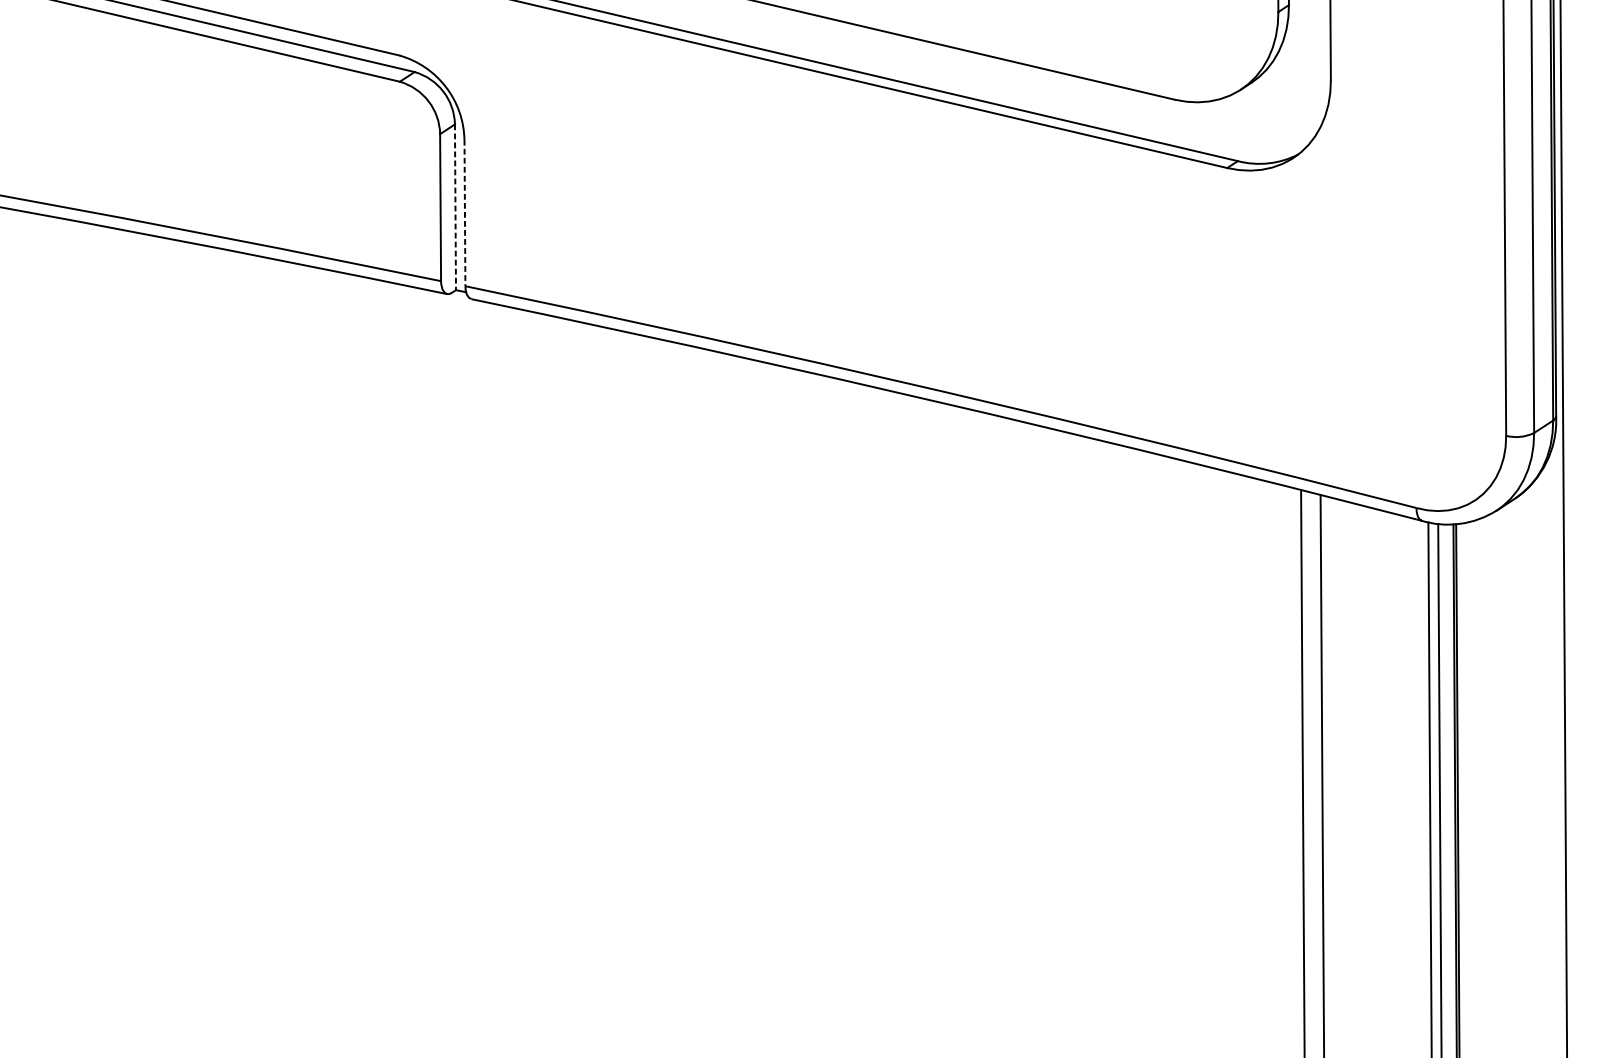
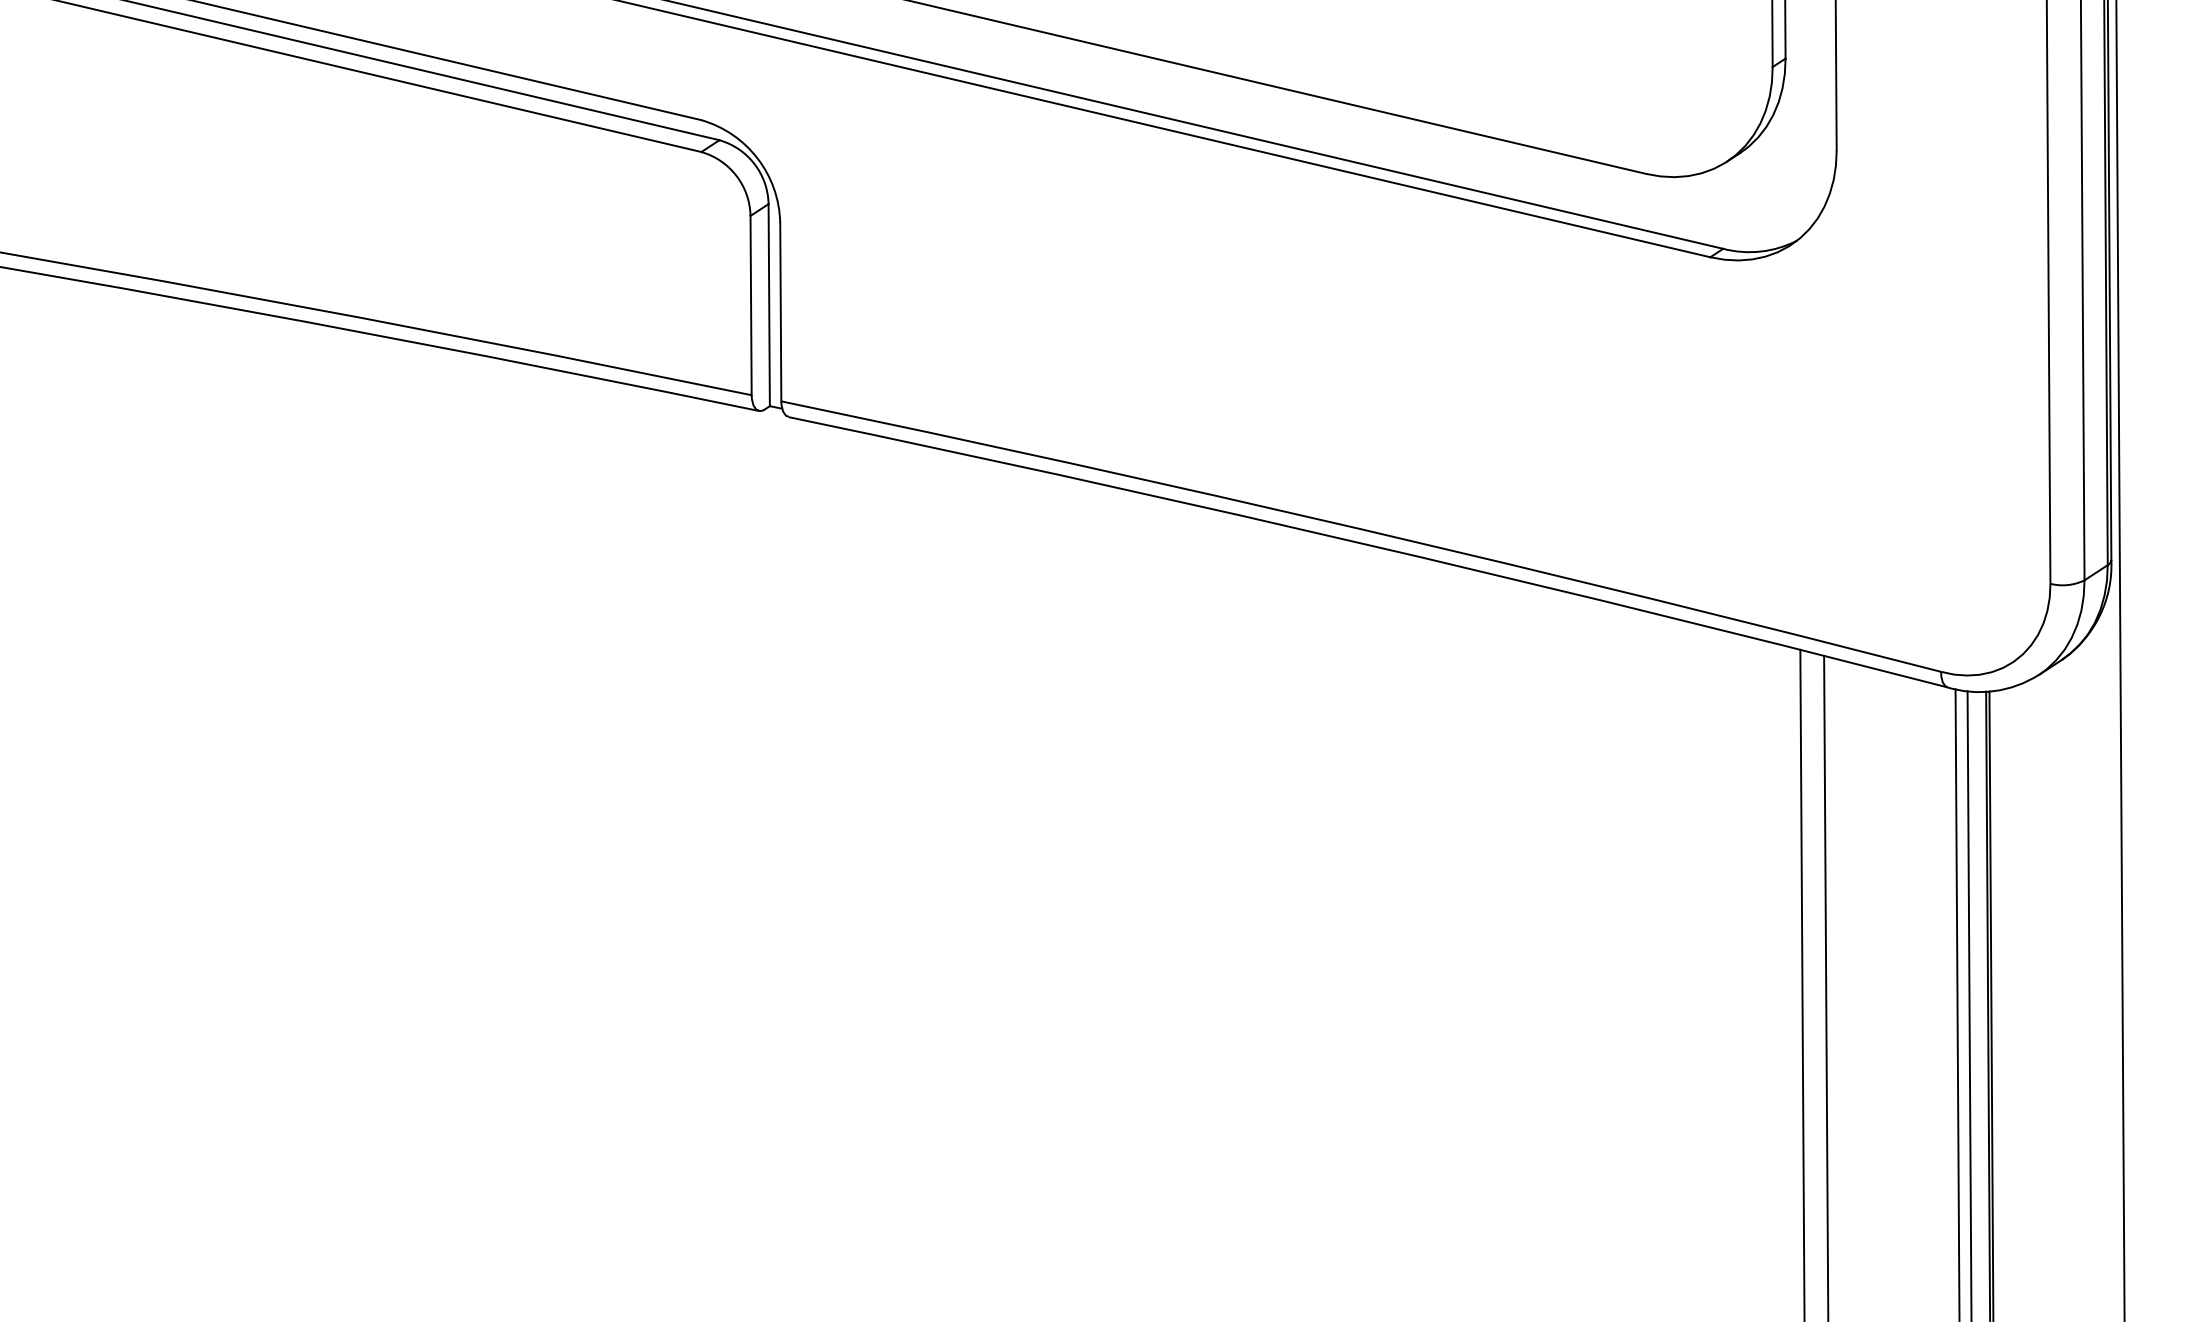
line: (455, 207) -> (769, 305), dashed -> solid
line: (464, 213) -> (780, 312), dashed -> solid

